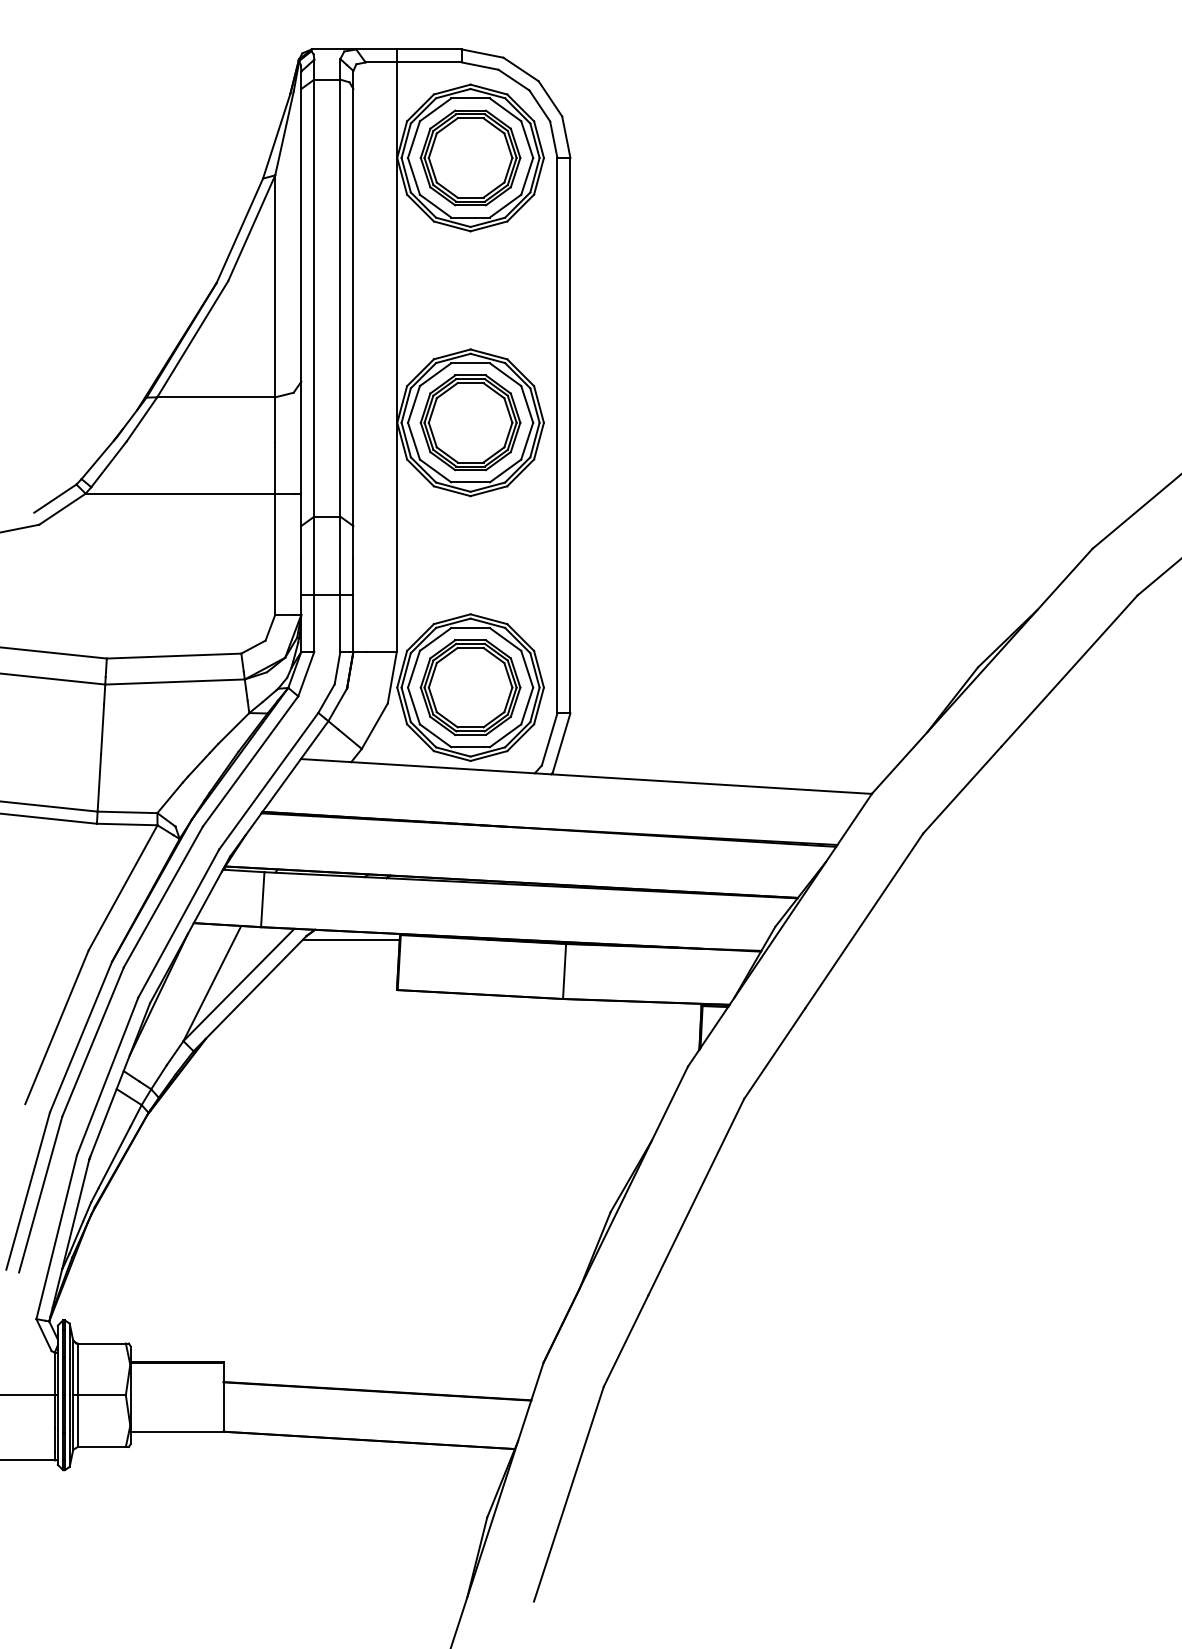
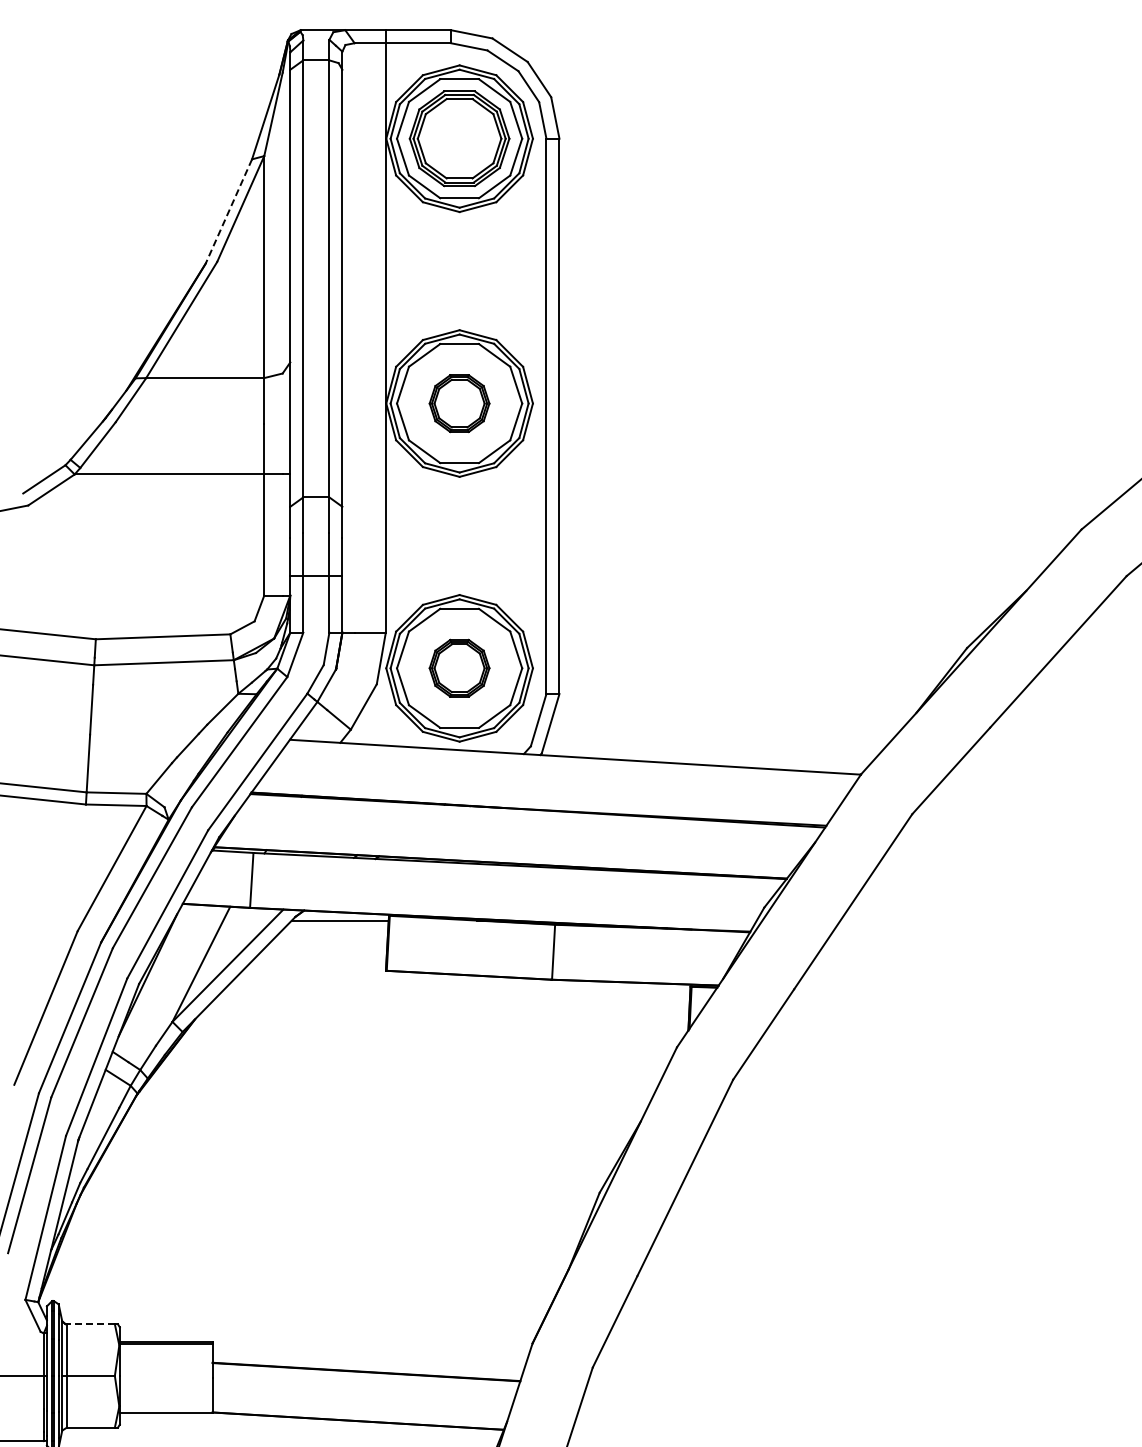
line: (239, 231) -> (228, 212), solid -> dashed
part: (470, 422) -> (459, 403), size x0.6
part: (470, 687) -> (459, 668), size x0.6
line: (101, 1343) -> (90, 1324), solid -> dashed

